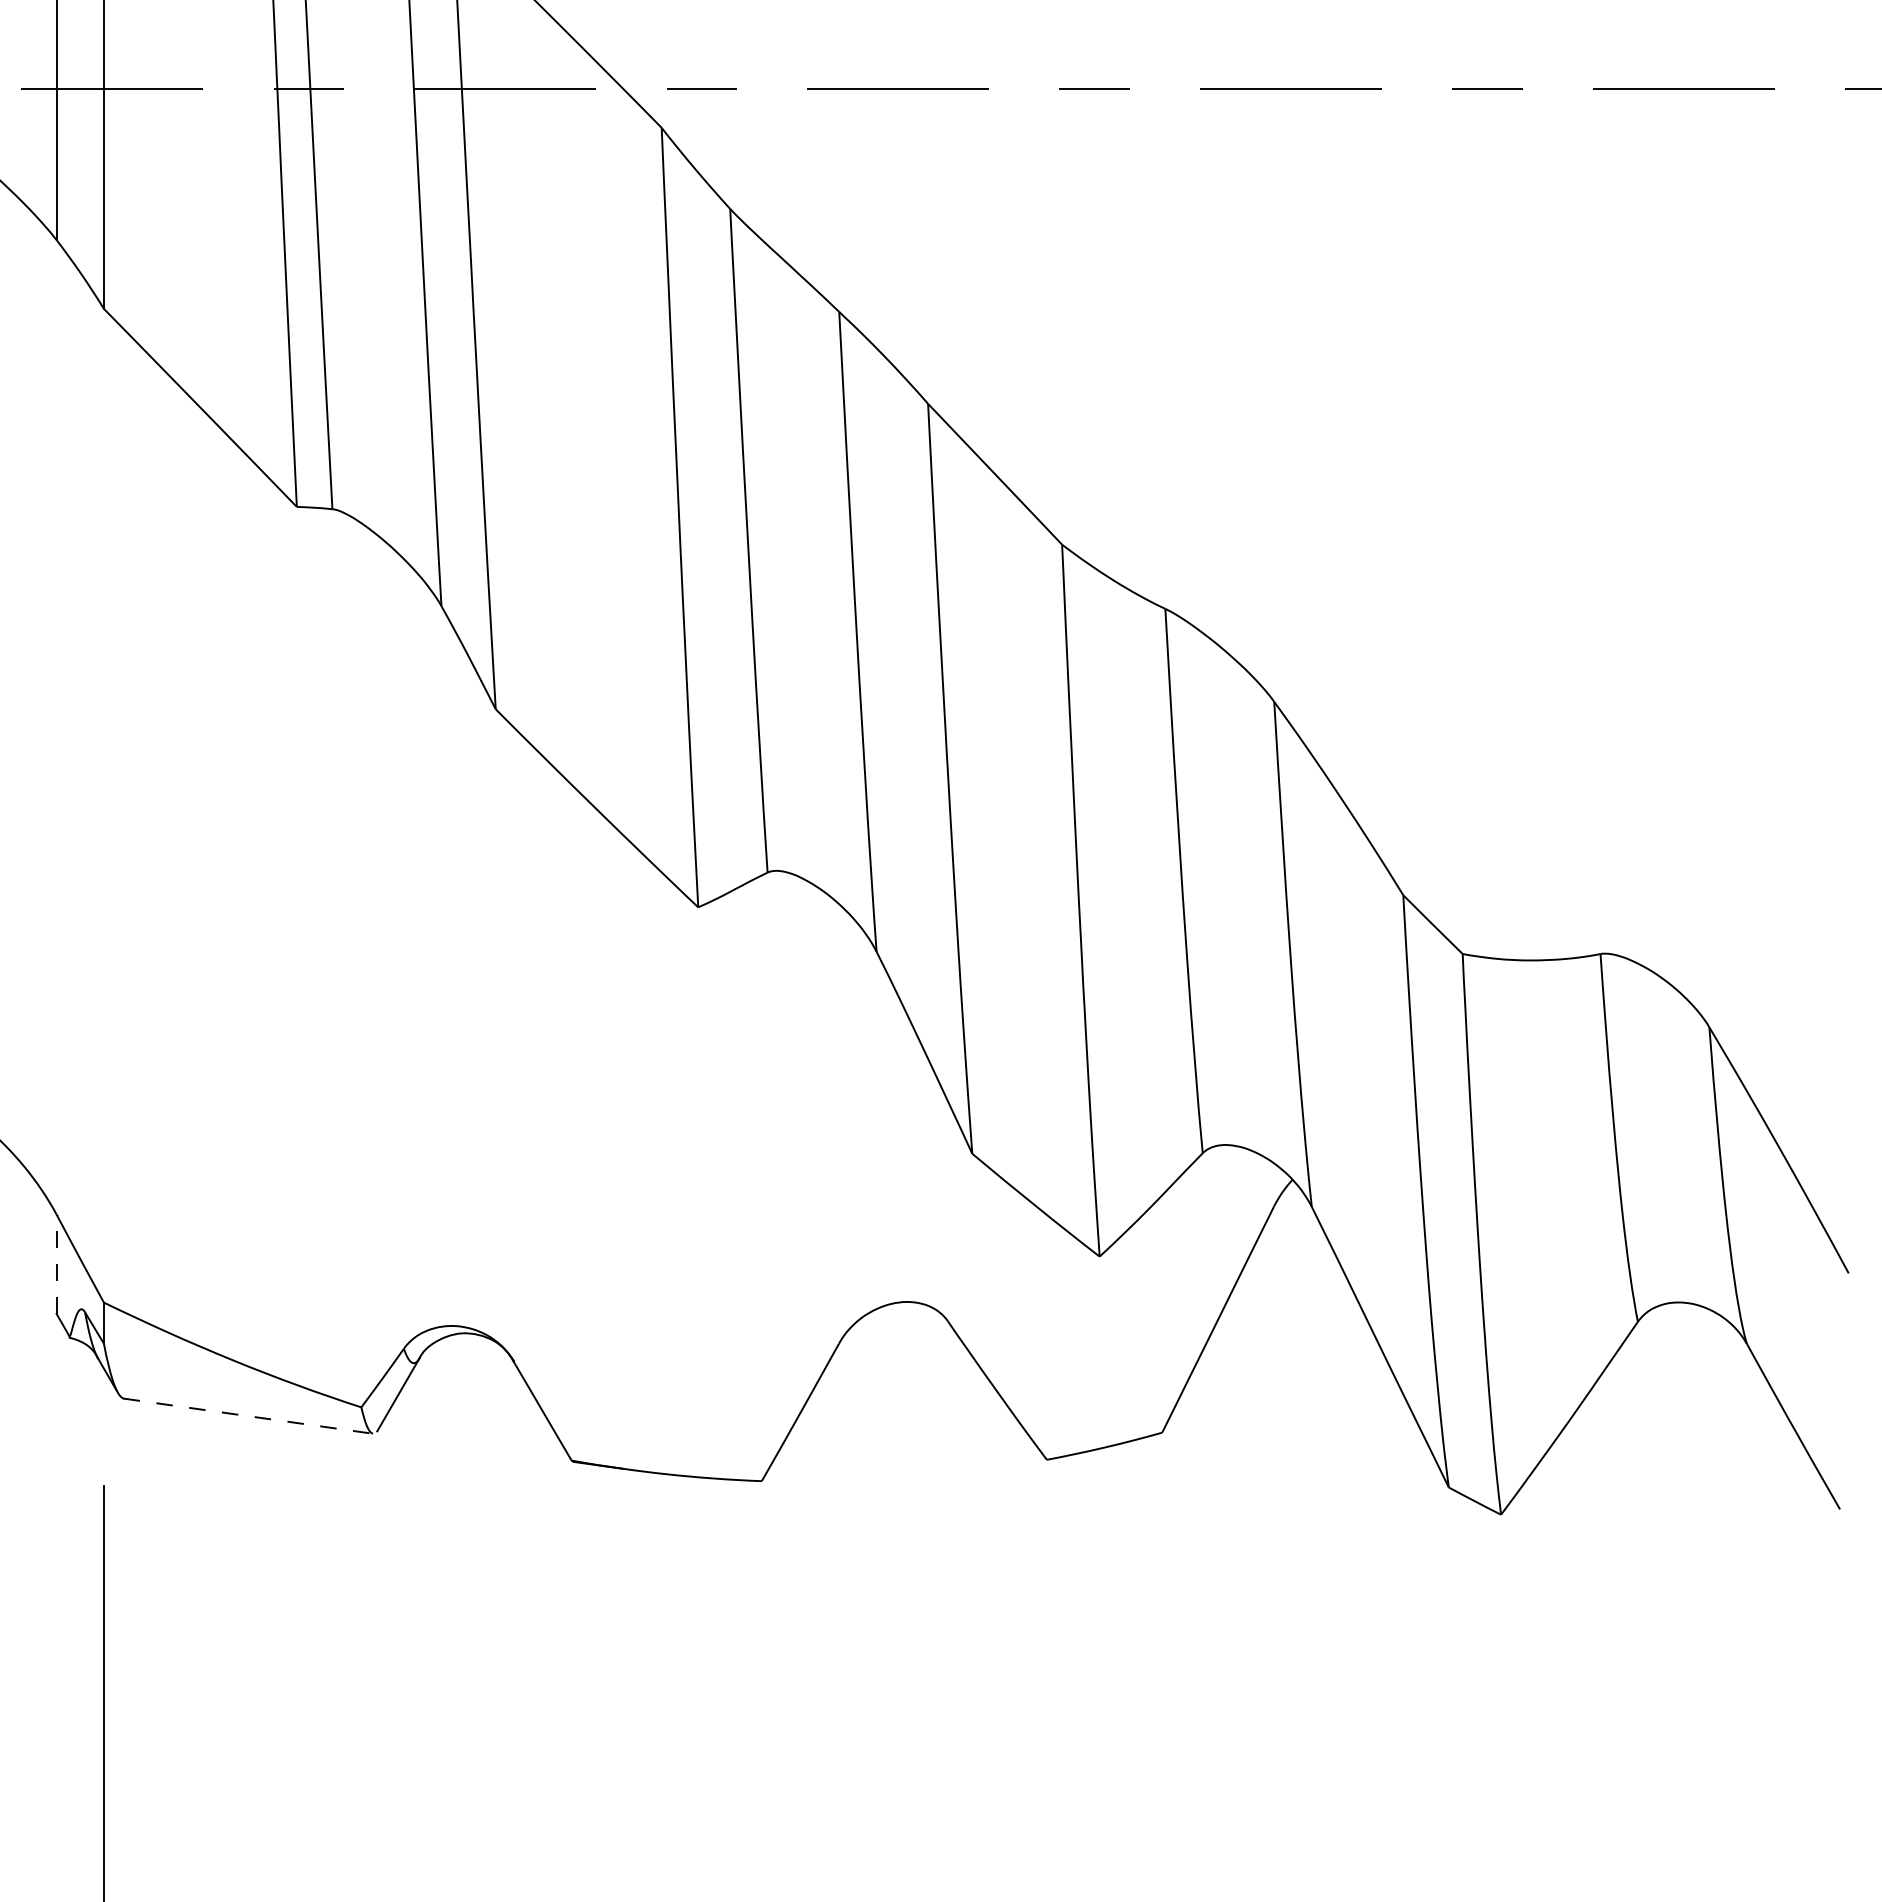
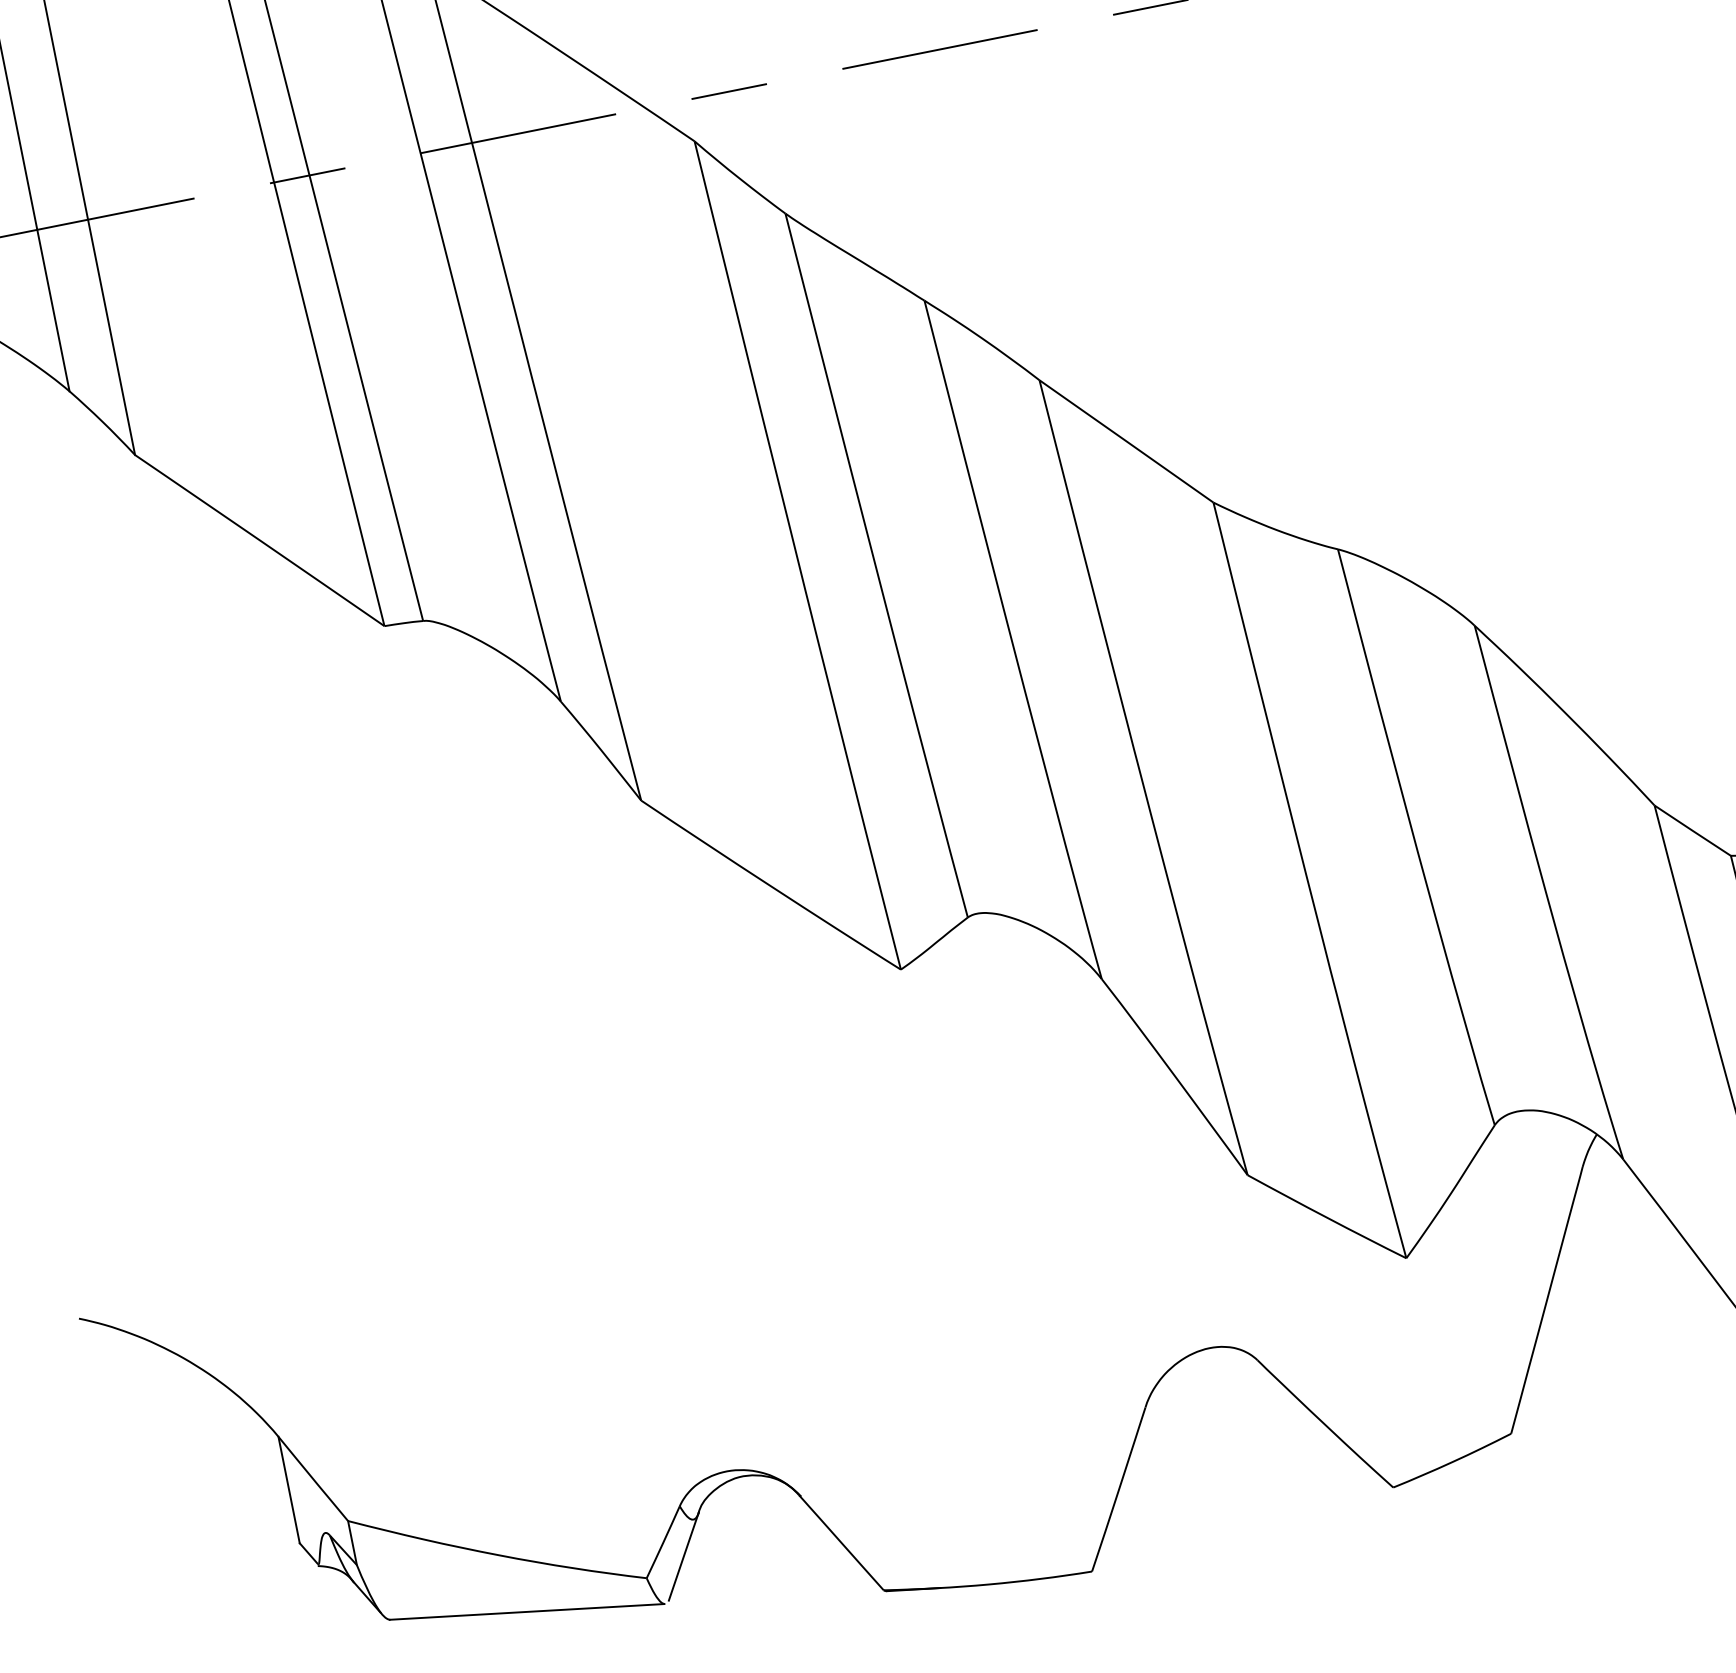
line: (56, 1264) -> (289, 1490), dashed -> solid
line: (248, 1416) -> (527, 1612), dashed -> solid

